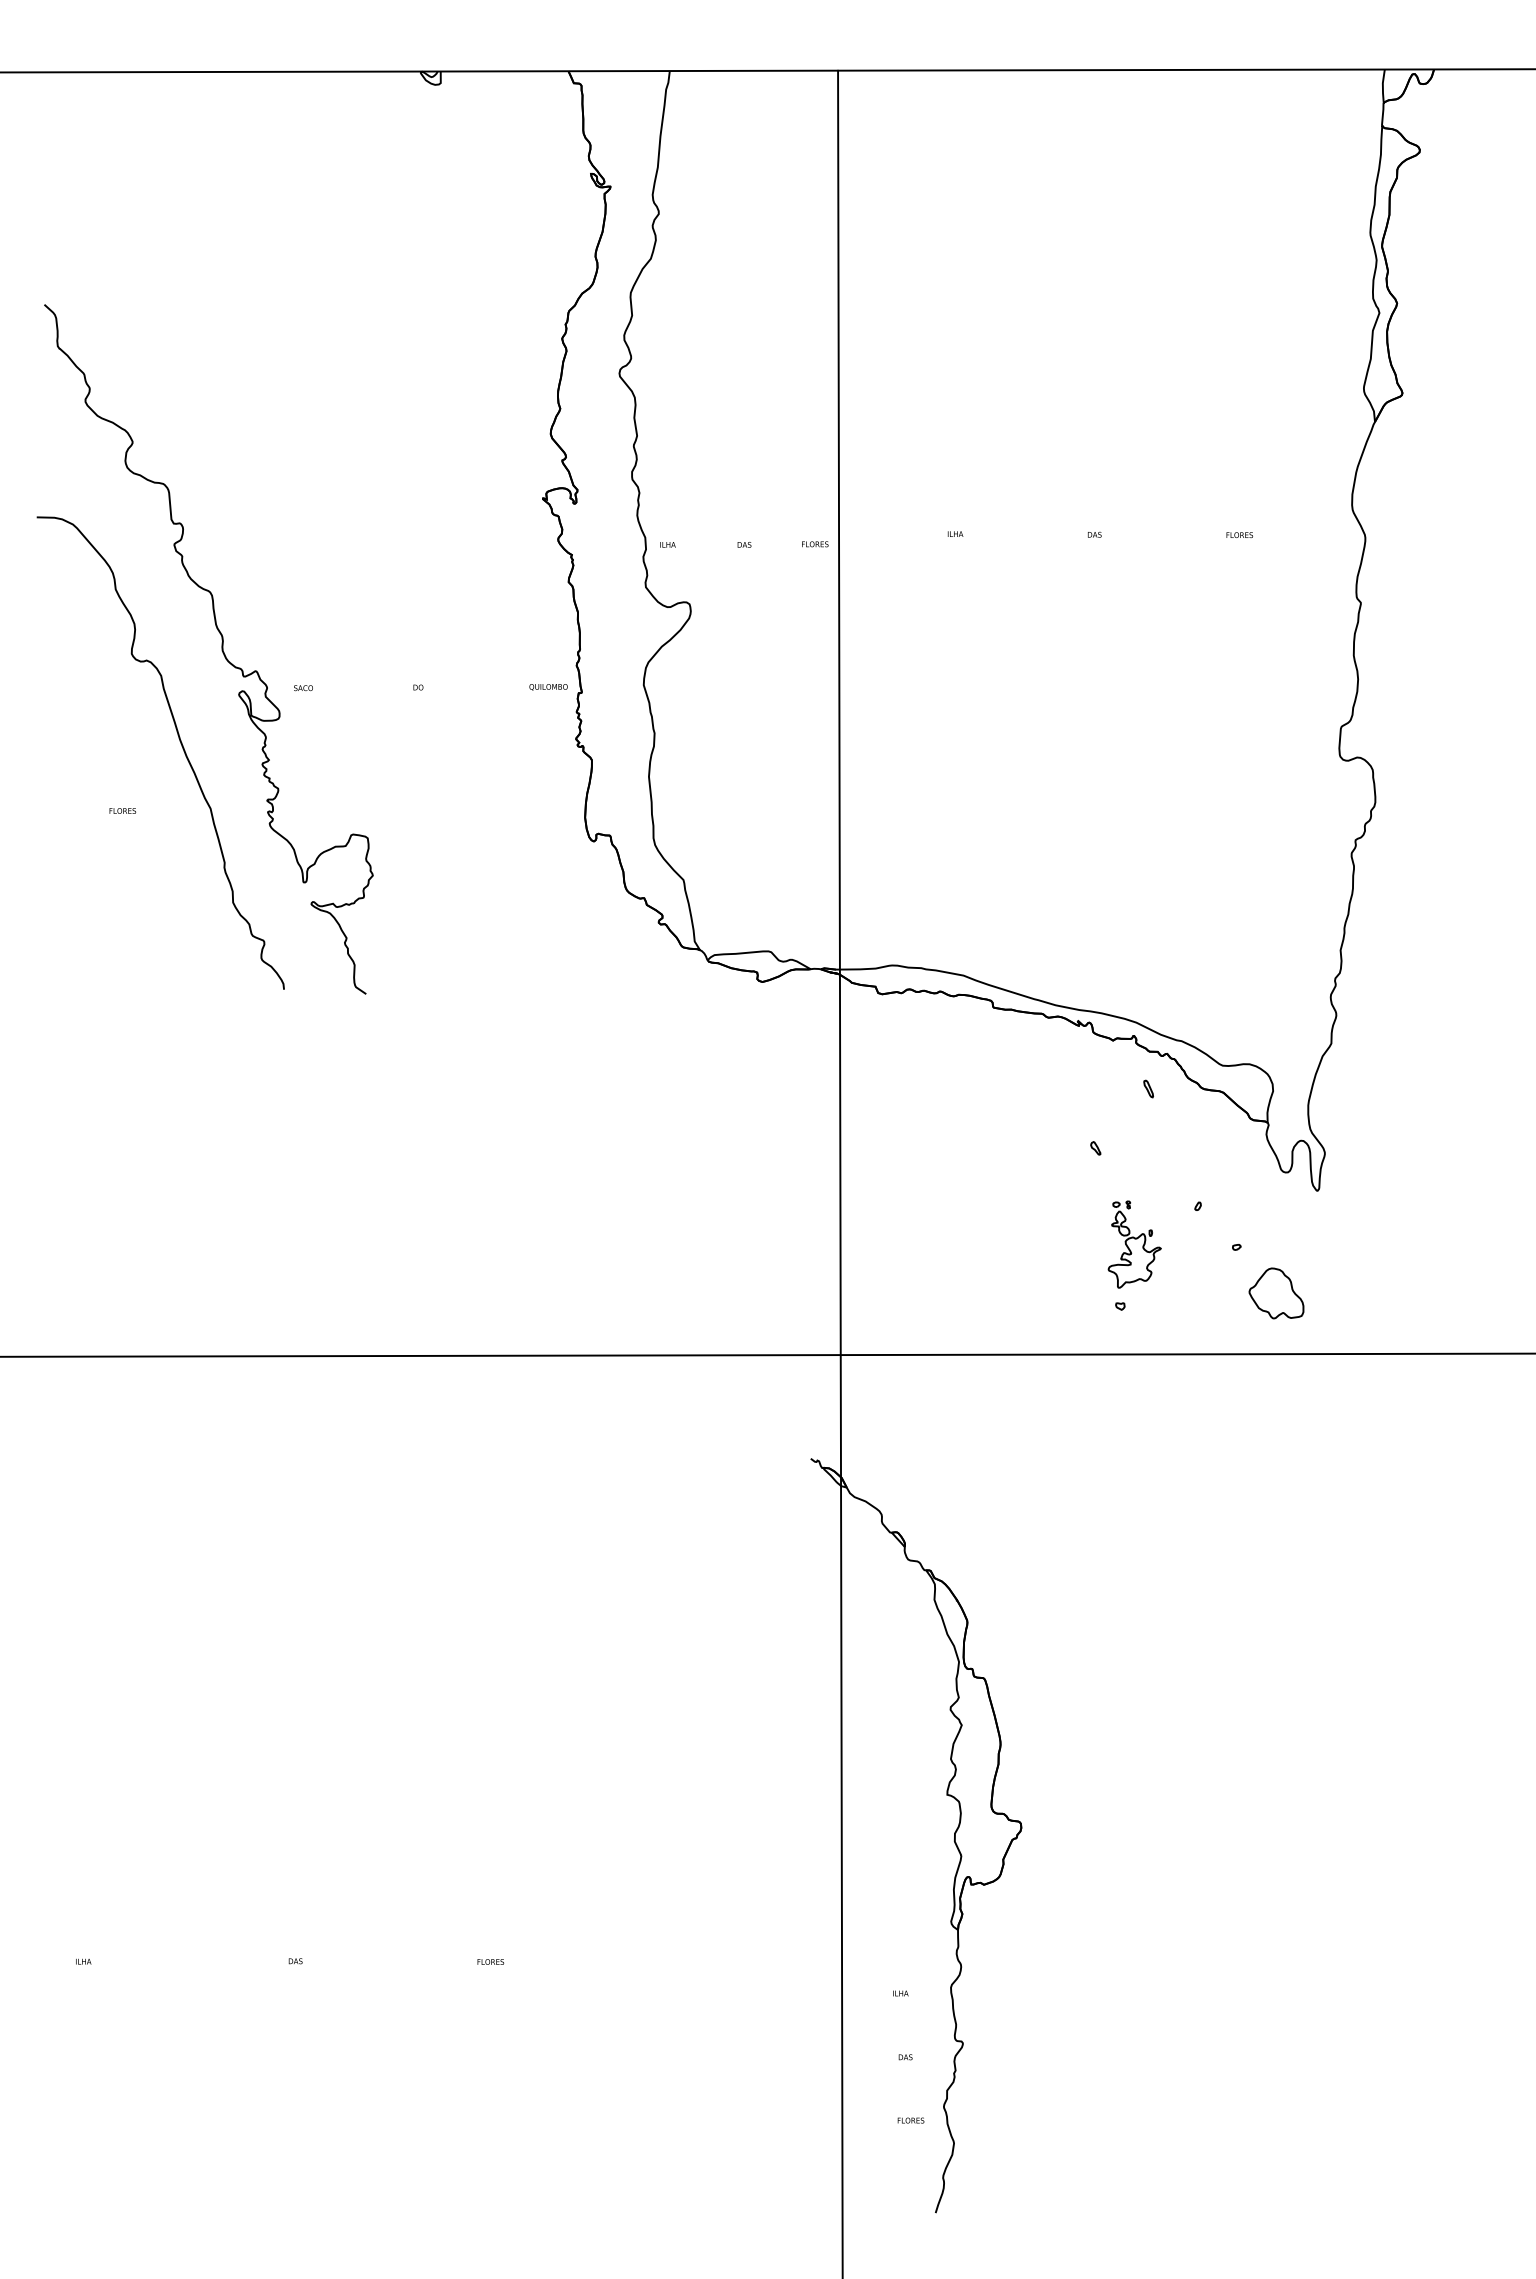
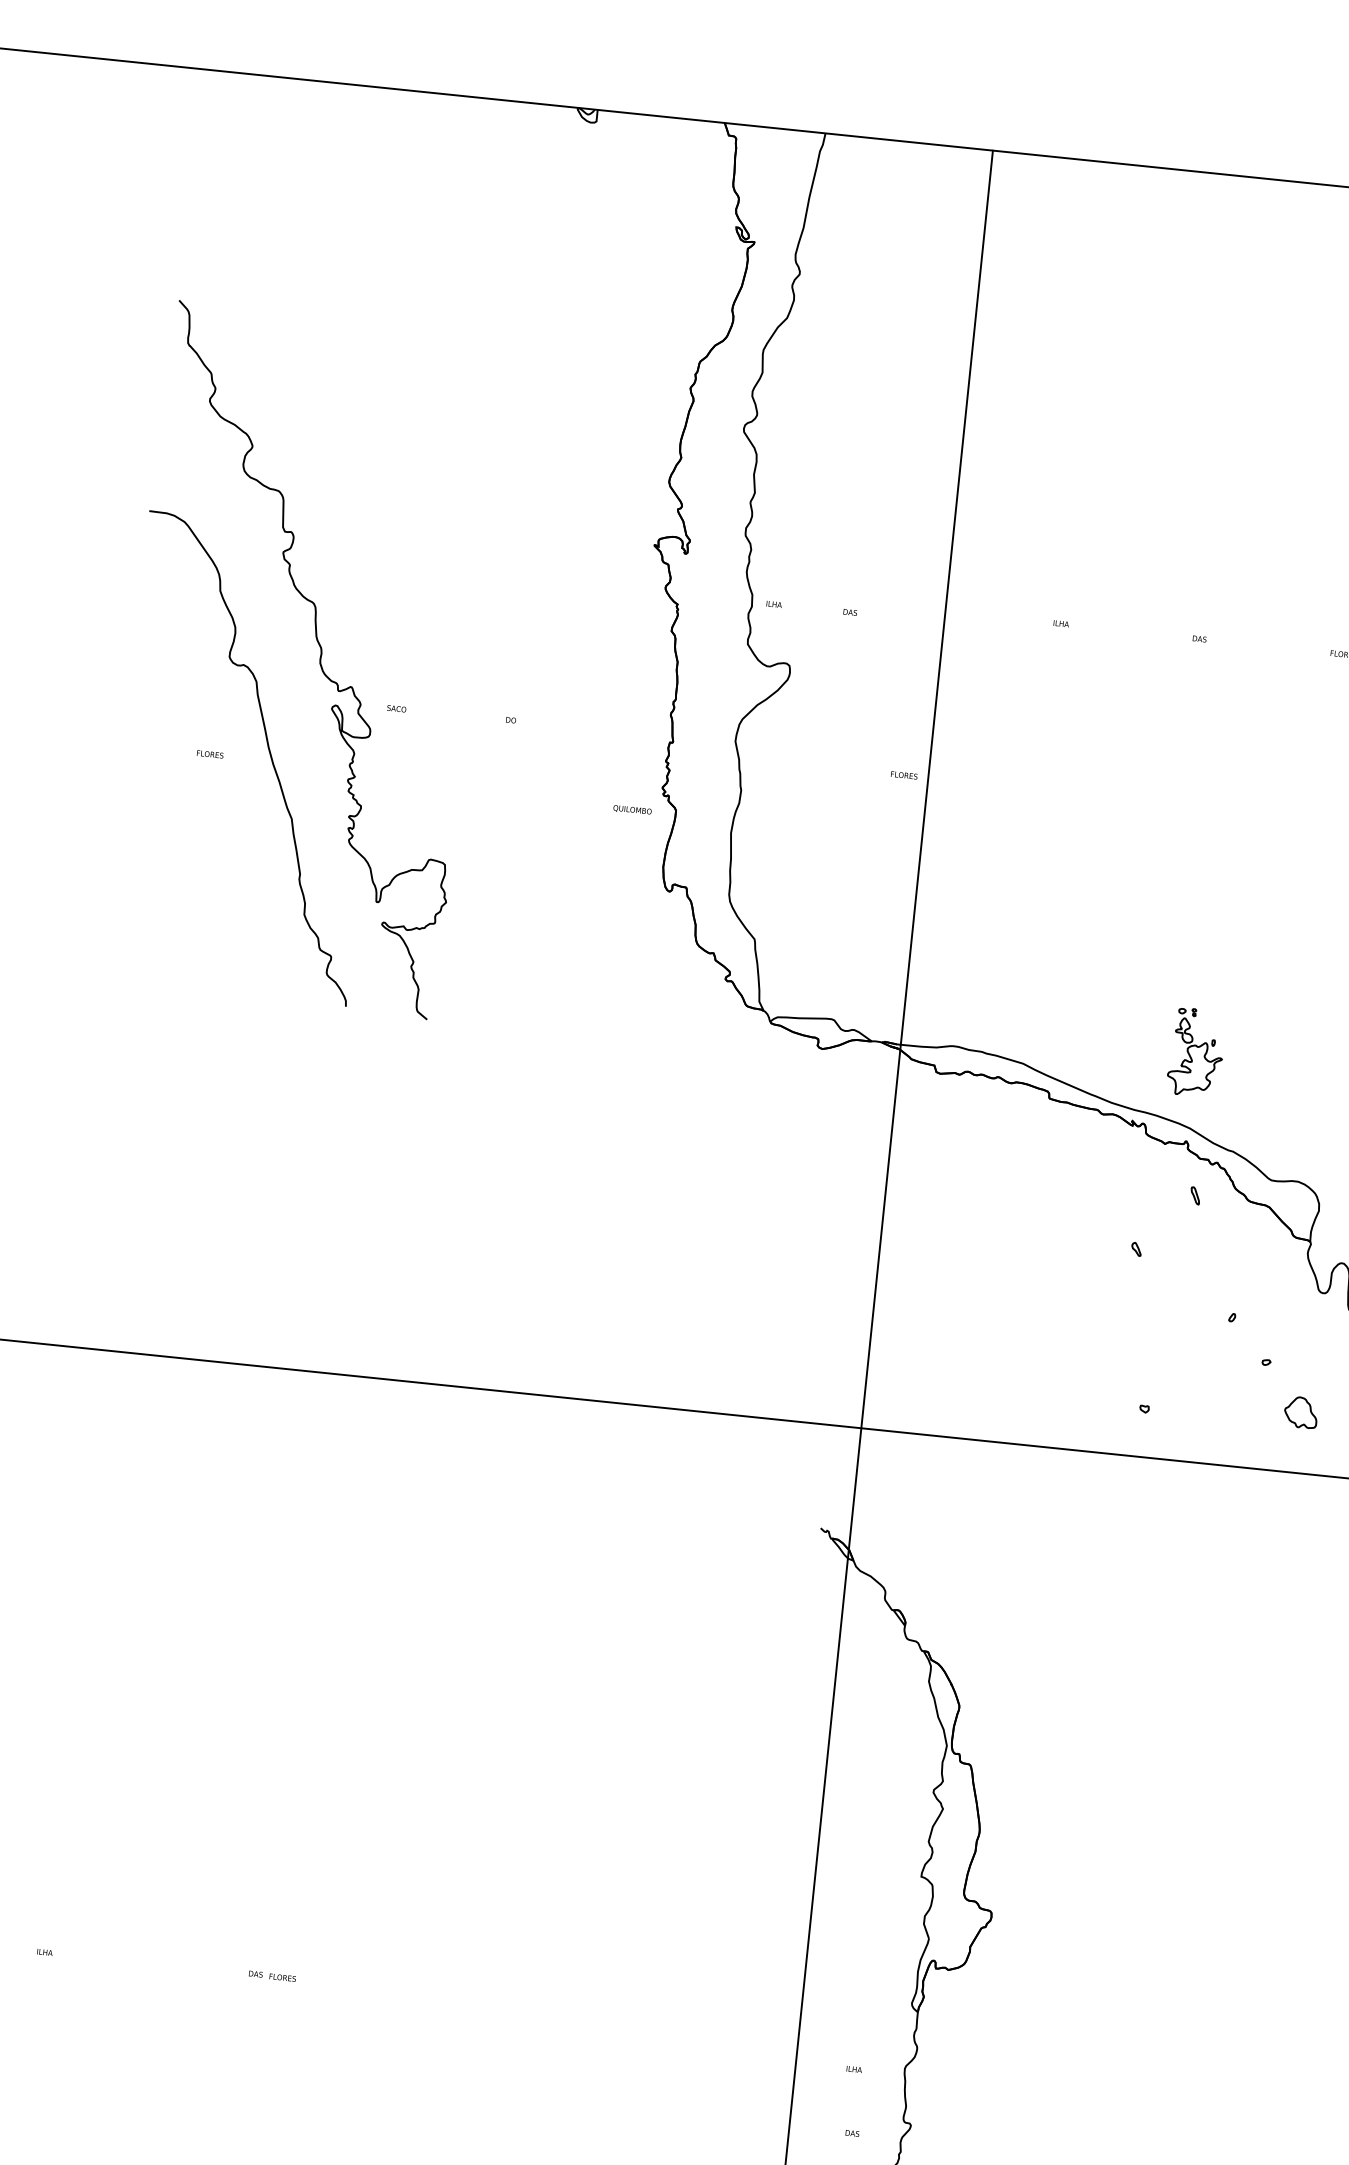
text: (815, 544) -> (904, 775), moved
text: (548, 687) -> (632, 810), moved
text: (122, 810) -> (210, 753), moved
part: (1134, 1244) -> (1196, 1052), moved
part: (1276, 1293) -> (1301, 1412), size x0.6
text: (490, 1961) -> (282, 1977), moved

